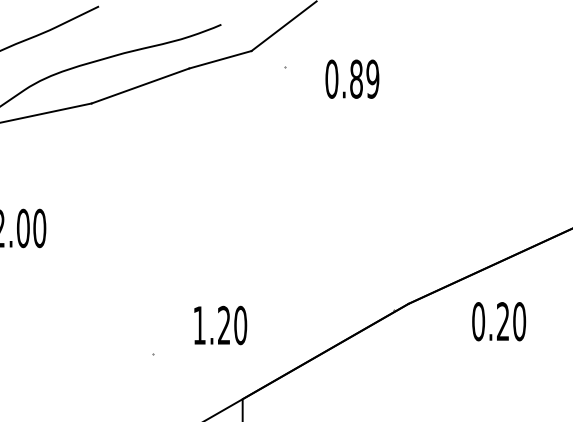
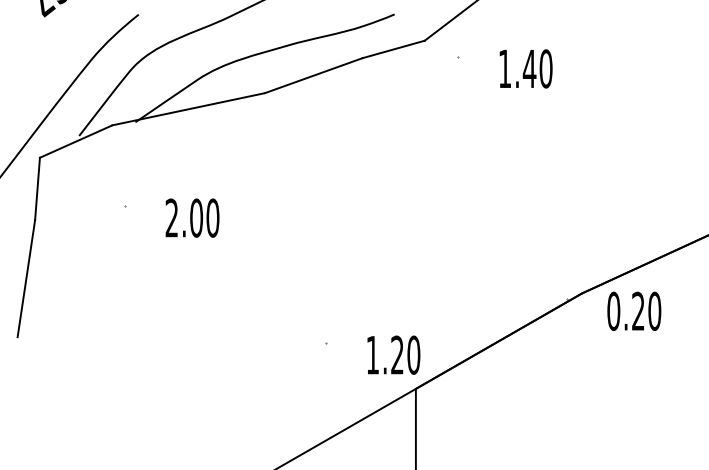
text: (352, 78) -> (525, 68), 0.89 -> 1.40
text: (499, 320) -> (634, 310), moved
text: (220, 324) -> (393, 354), moved

